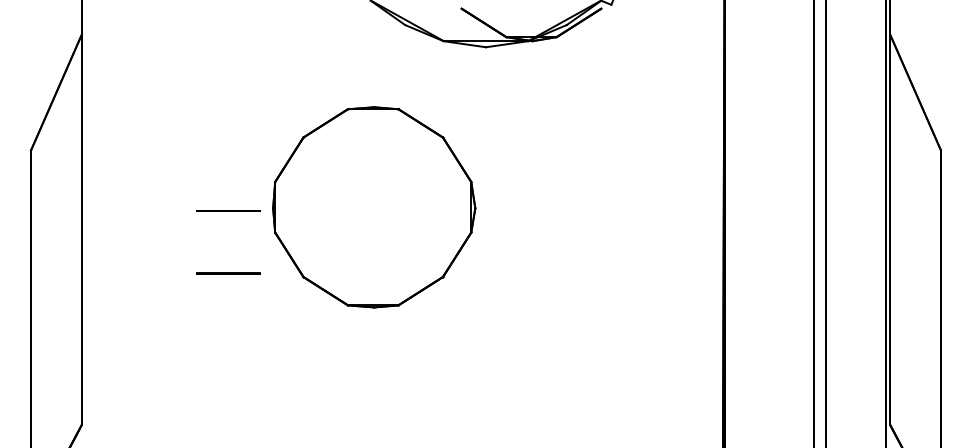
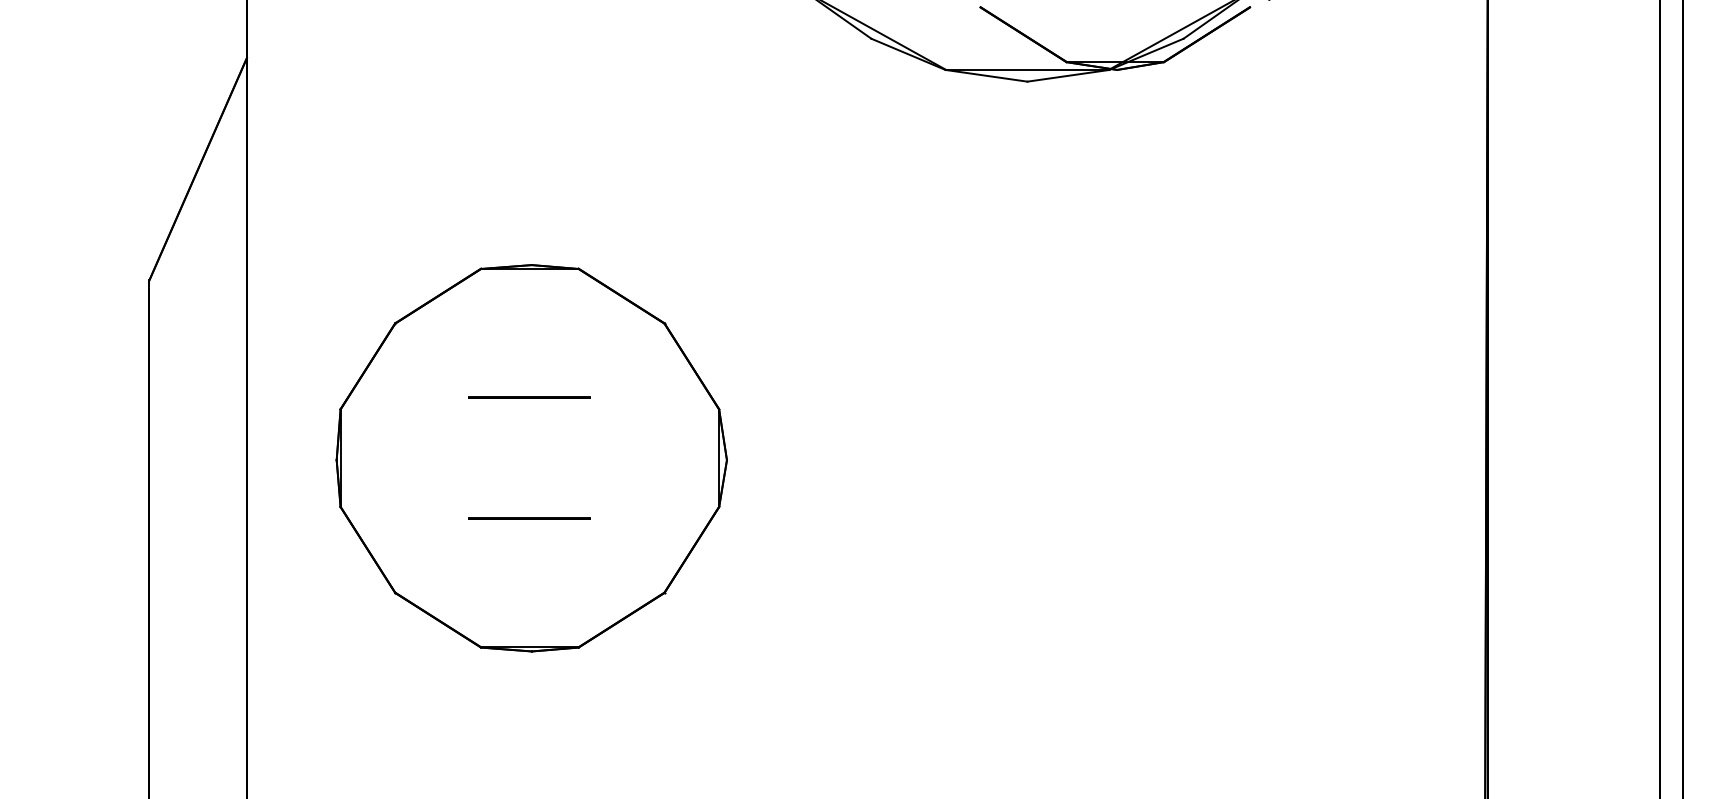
part: (374, 207) -> (532, 458), moved

